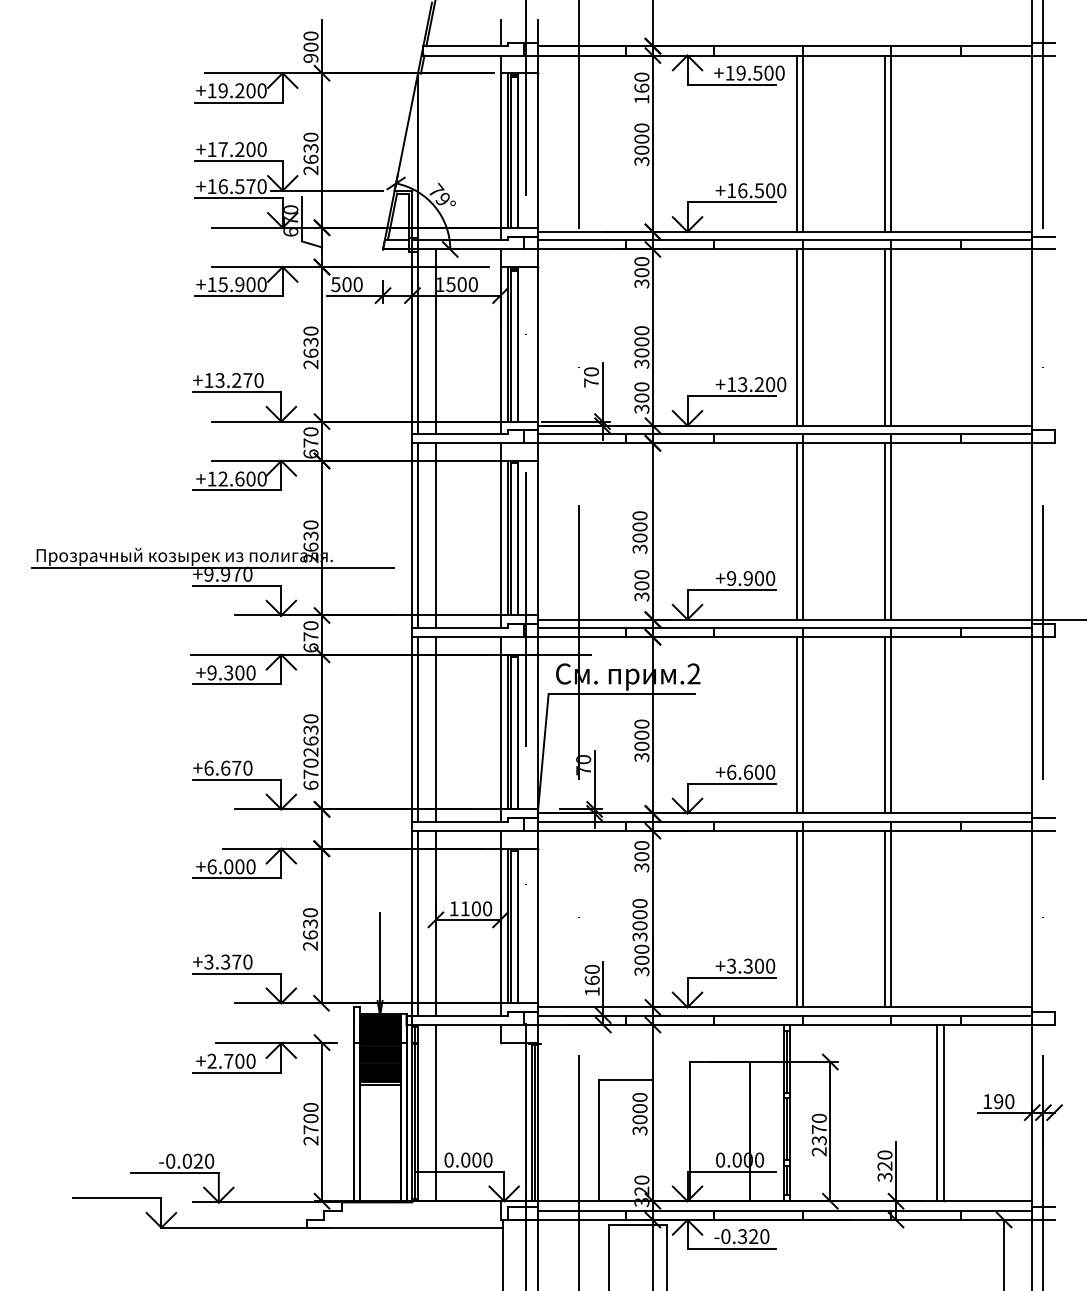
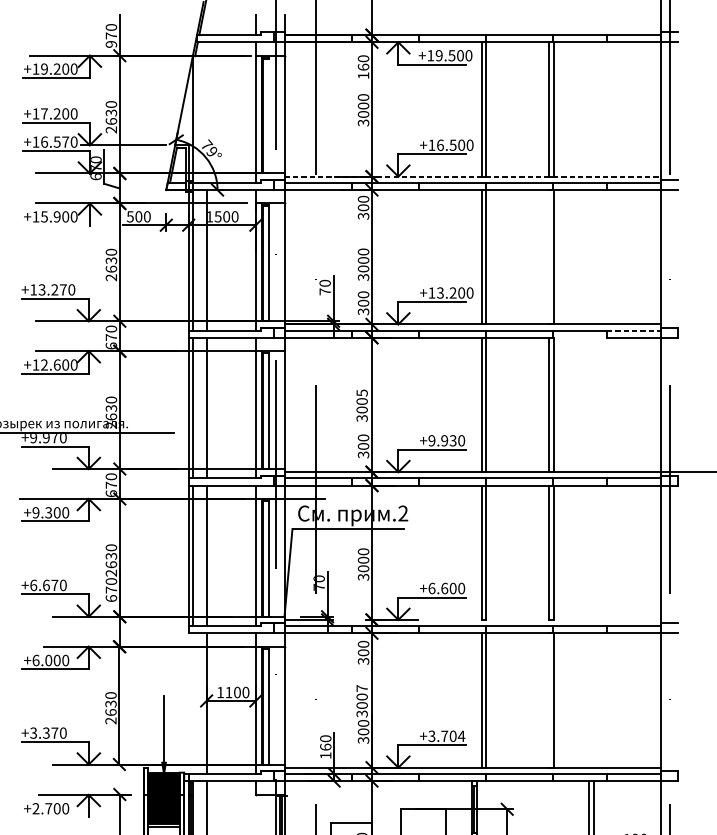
text: (310, 46) -> (111, 35), 900 -> 970
line: (518, 152) -> (269, 116), removed
line: (785, 231) -> (473, 176), solid -> dashed
line: (238, 296) -> (56, 225), removed
line: (885, 337) -> (549, 257), removed
line: (996, 433) -> (633, 330), solid -> dashed
line: (925, 443) -> (579, 337), removed
text: (639, 515) -> (361, 392), 3000 -> 3005
text: (758, 578) -> (452, 440), +9.900 -> +9.930
line: (785, 813) -> (473, 619), removed
text: (639, 903) -> (361, 688), 3000 -> 3007
line: (885, 919) -> (549, 700), removed
line: (412, 923) -> (188, 703), removed
line: (418, 923) -> (193, 703), removed
text: (759, 965) -> (453, 735), +3.300 -> +3.704
line: (237, 1072) -> (55, 817), removed

